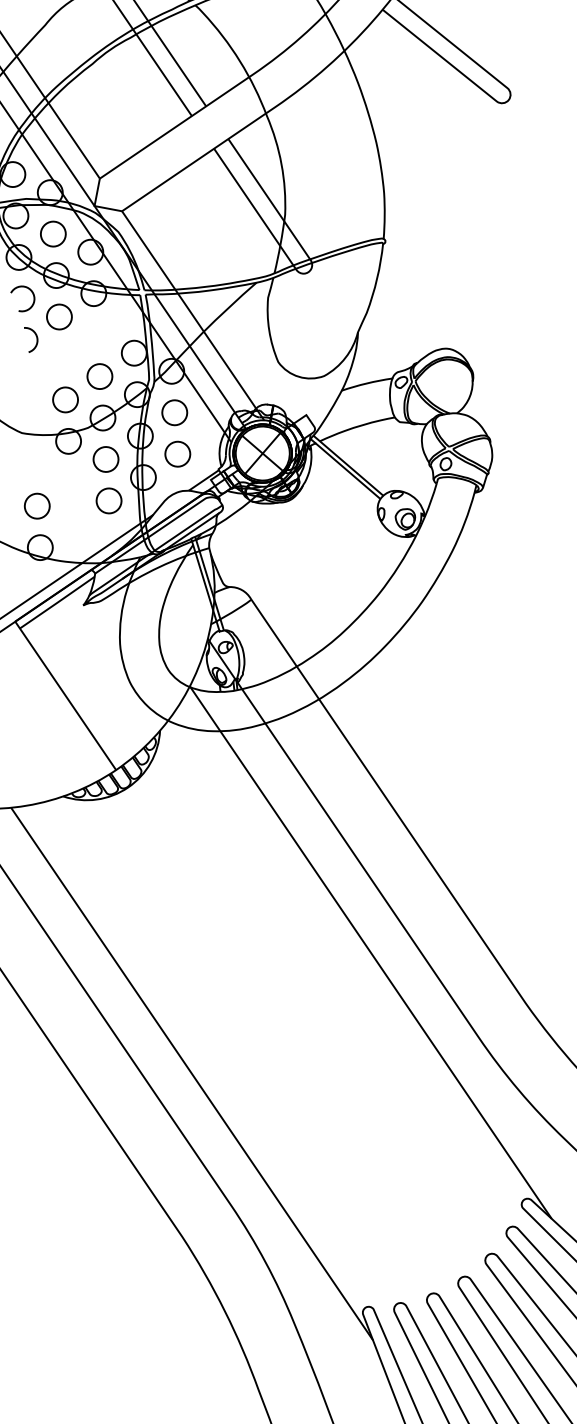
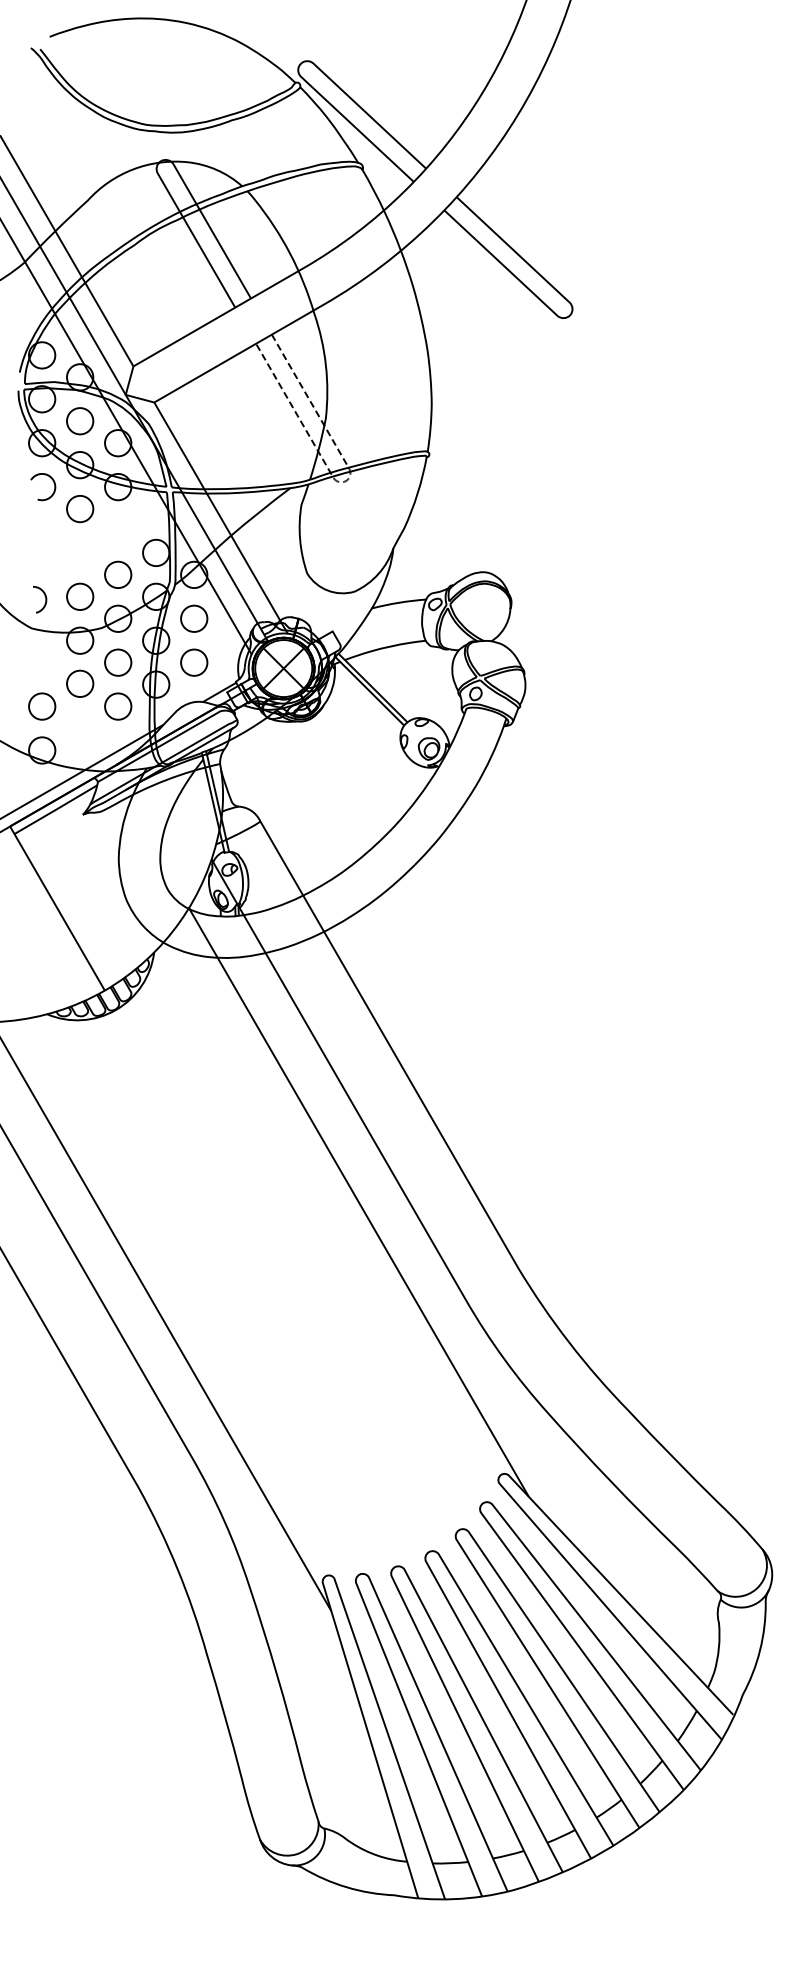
line: (308, 272) -> (345, 481), solid -> dashed
arc: (35, 336) -> (44, 596), moved
circle: (71, 481) -> (80, 683), added

